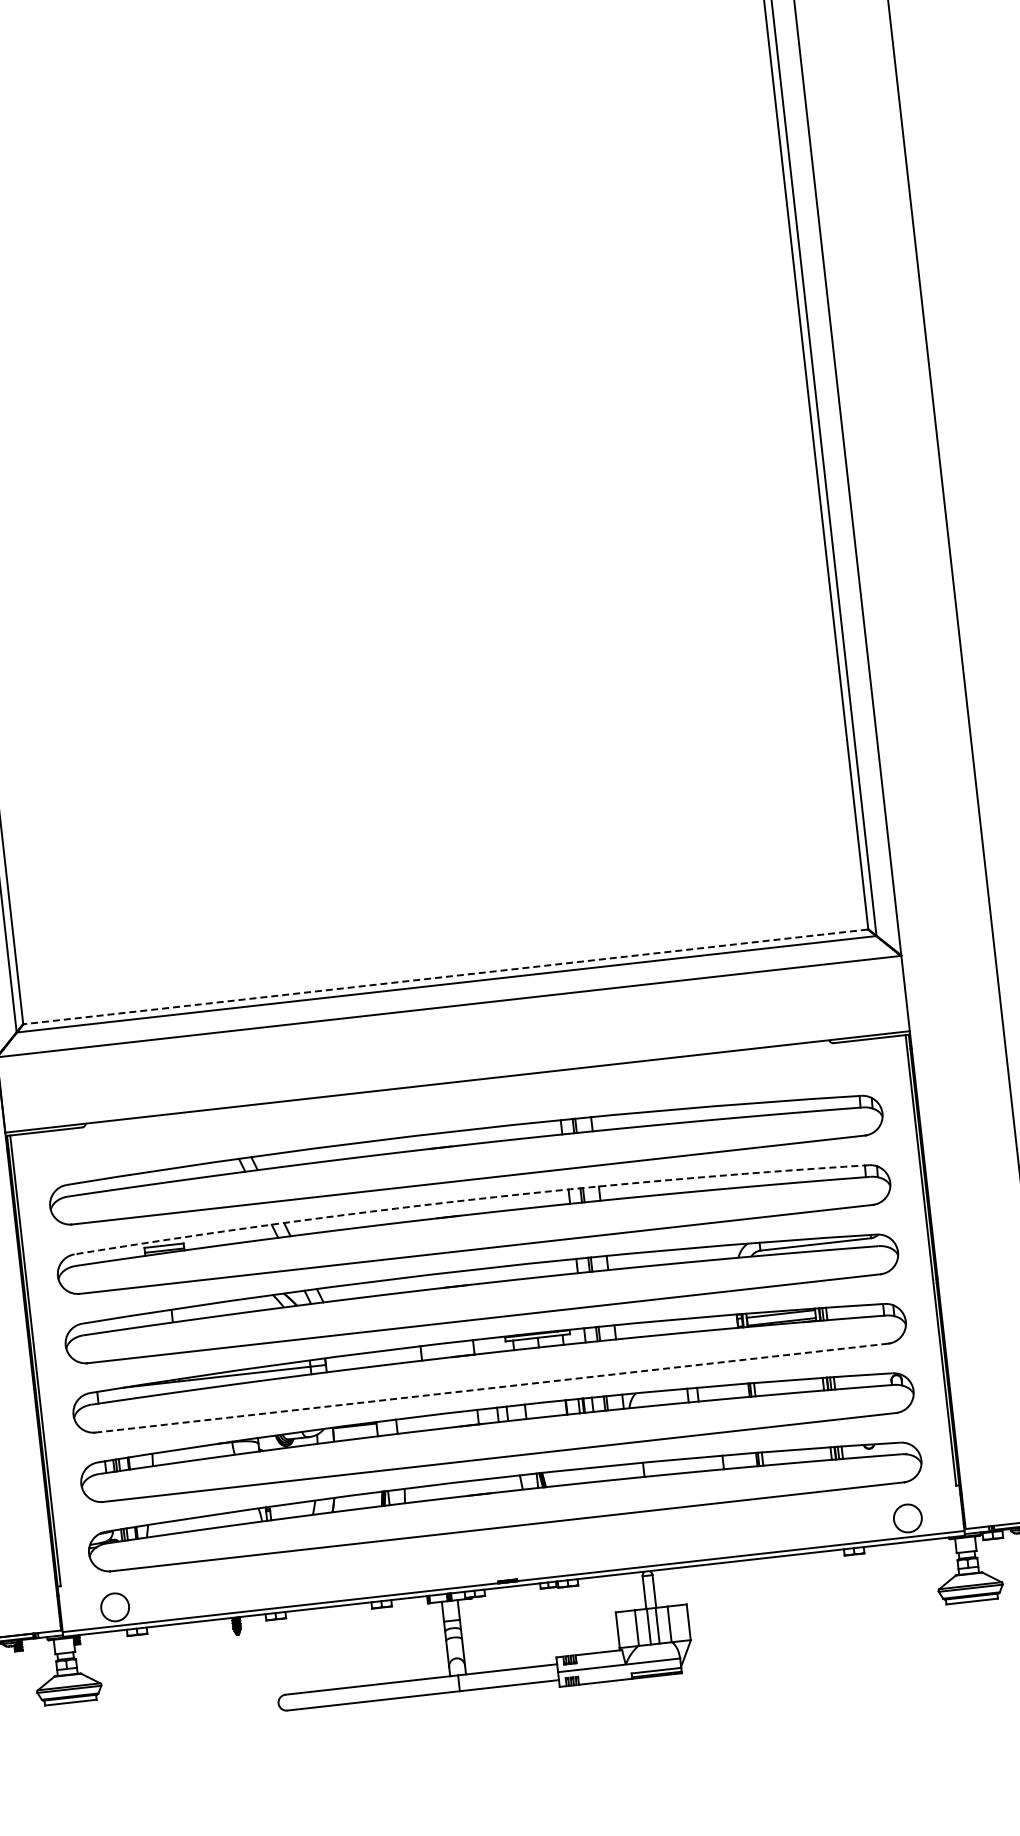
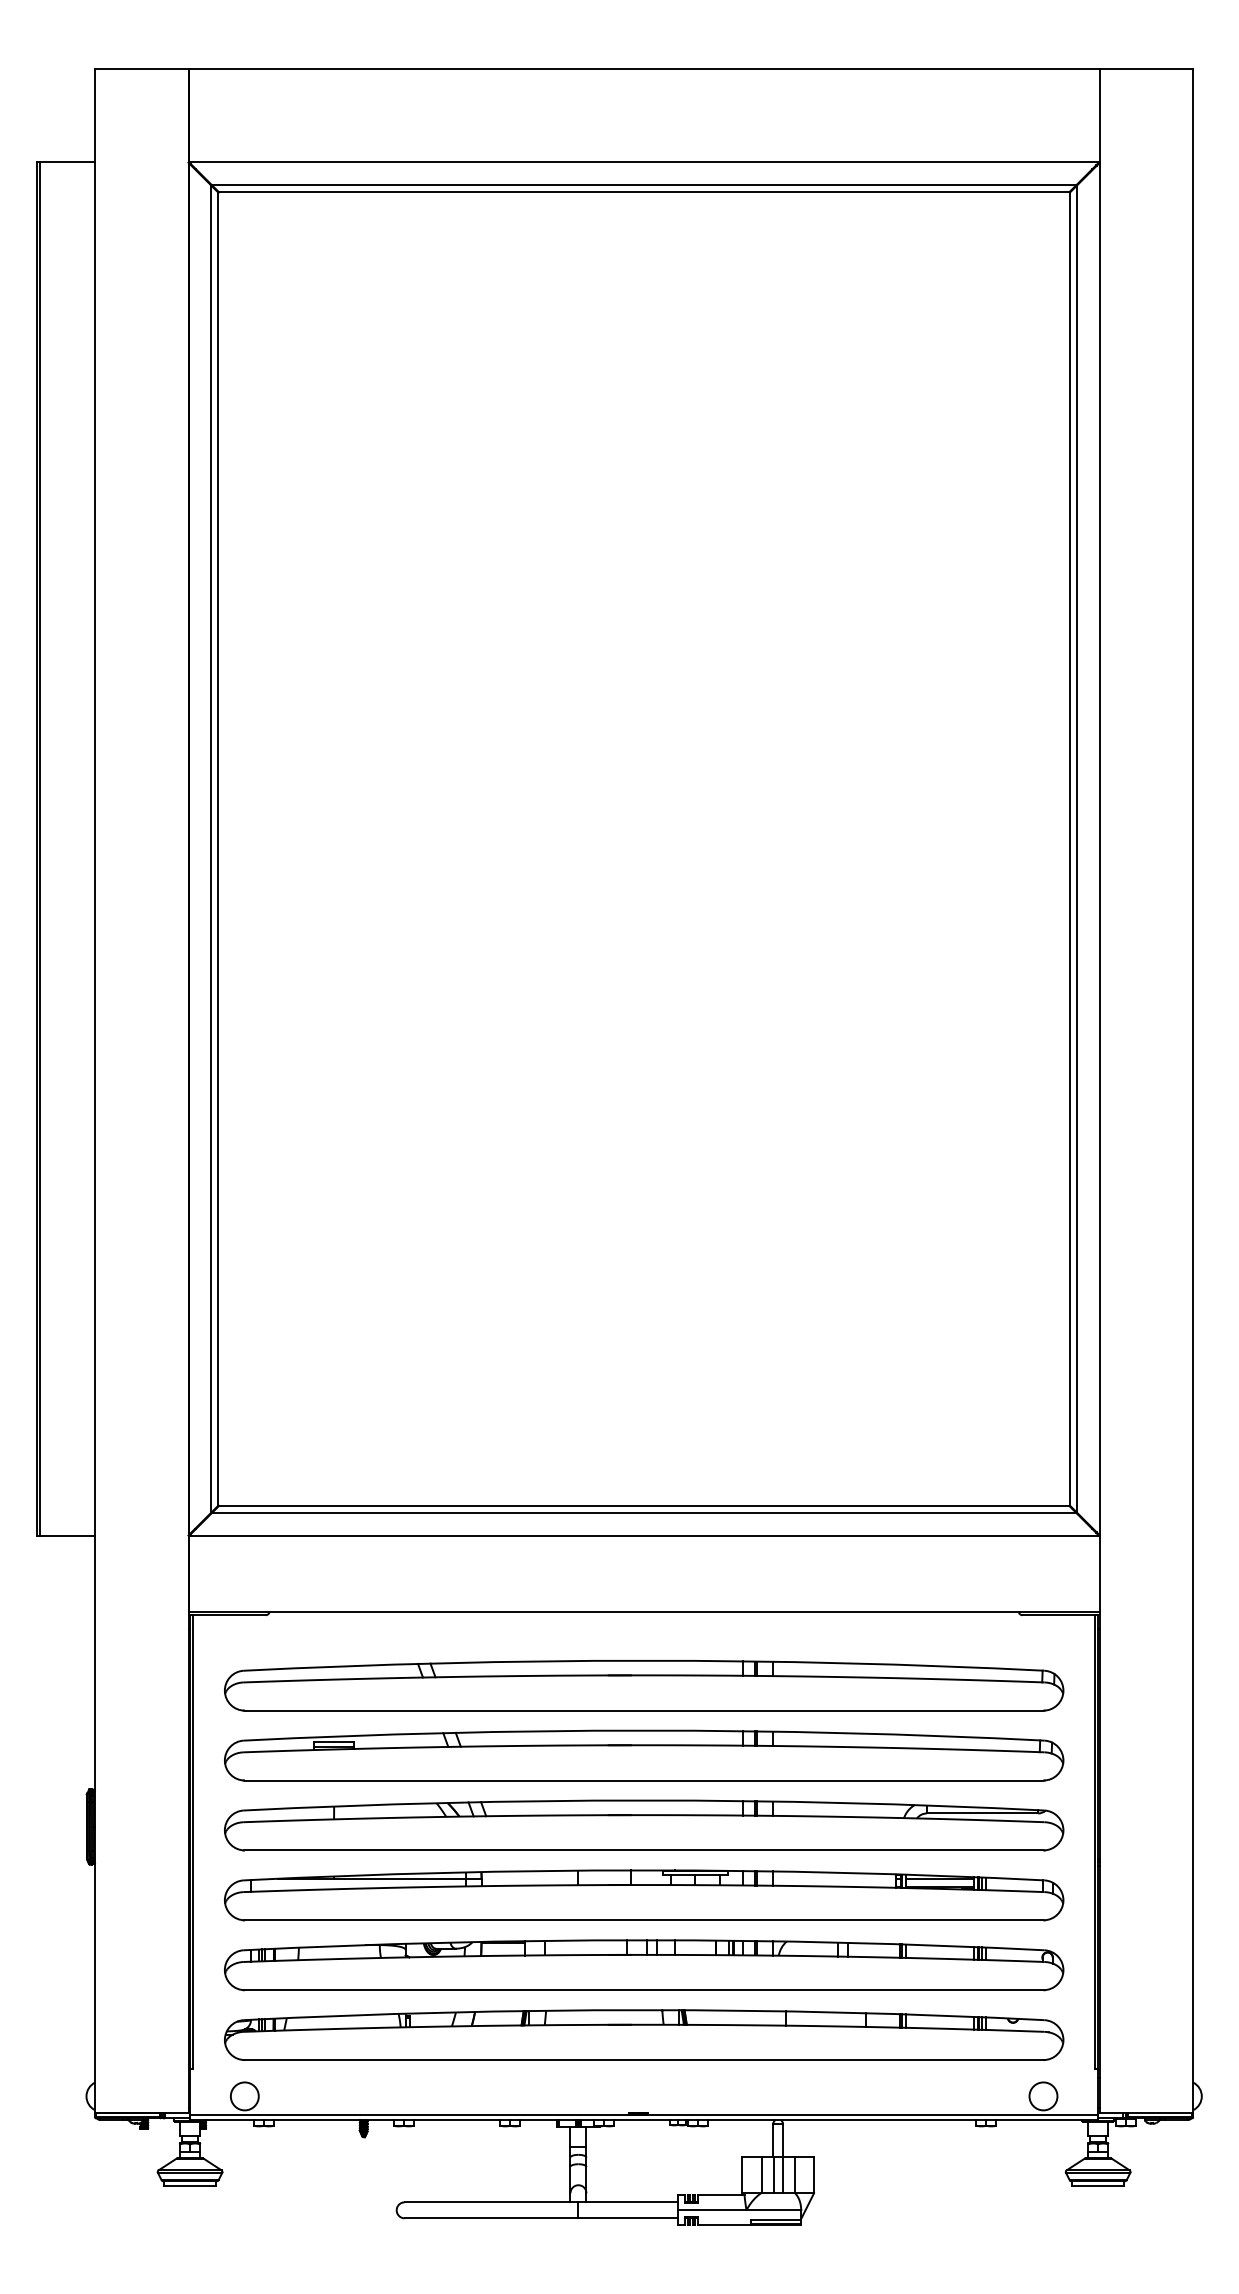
line: (445, 977) -> (643, 1506), dashed -> solid
arc: (471, 1199) -> (644, 1730), dashed -> solid
line: (491, 1388) -> (643, 1920), dashed -> solid

